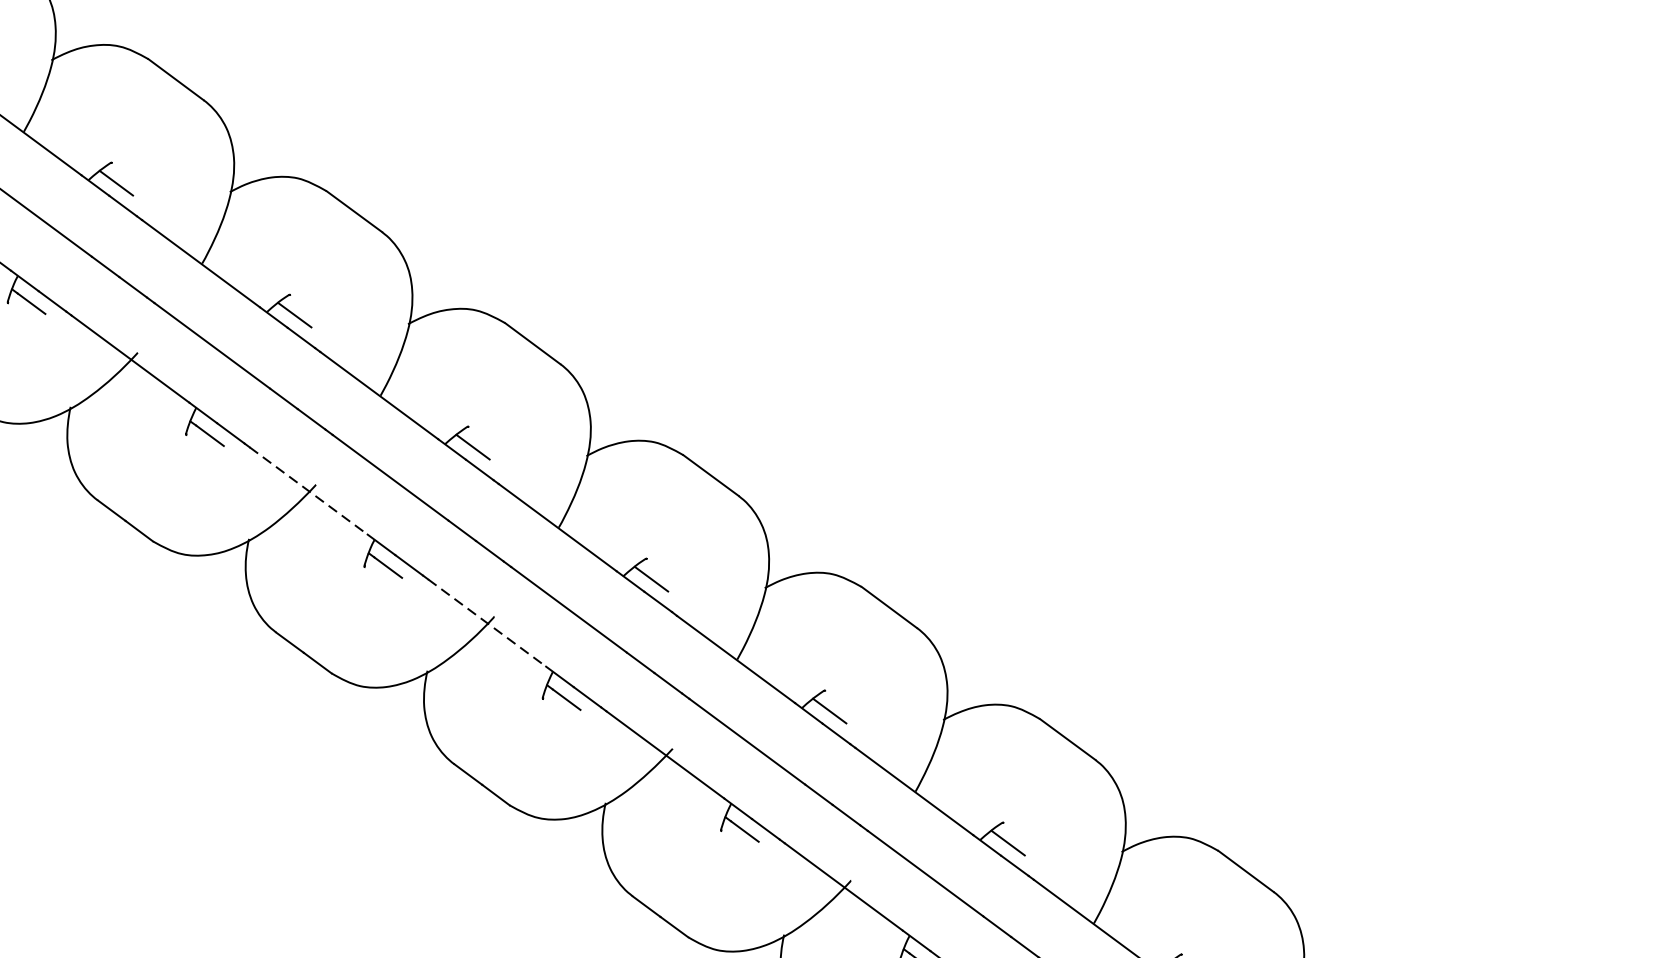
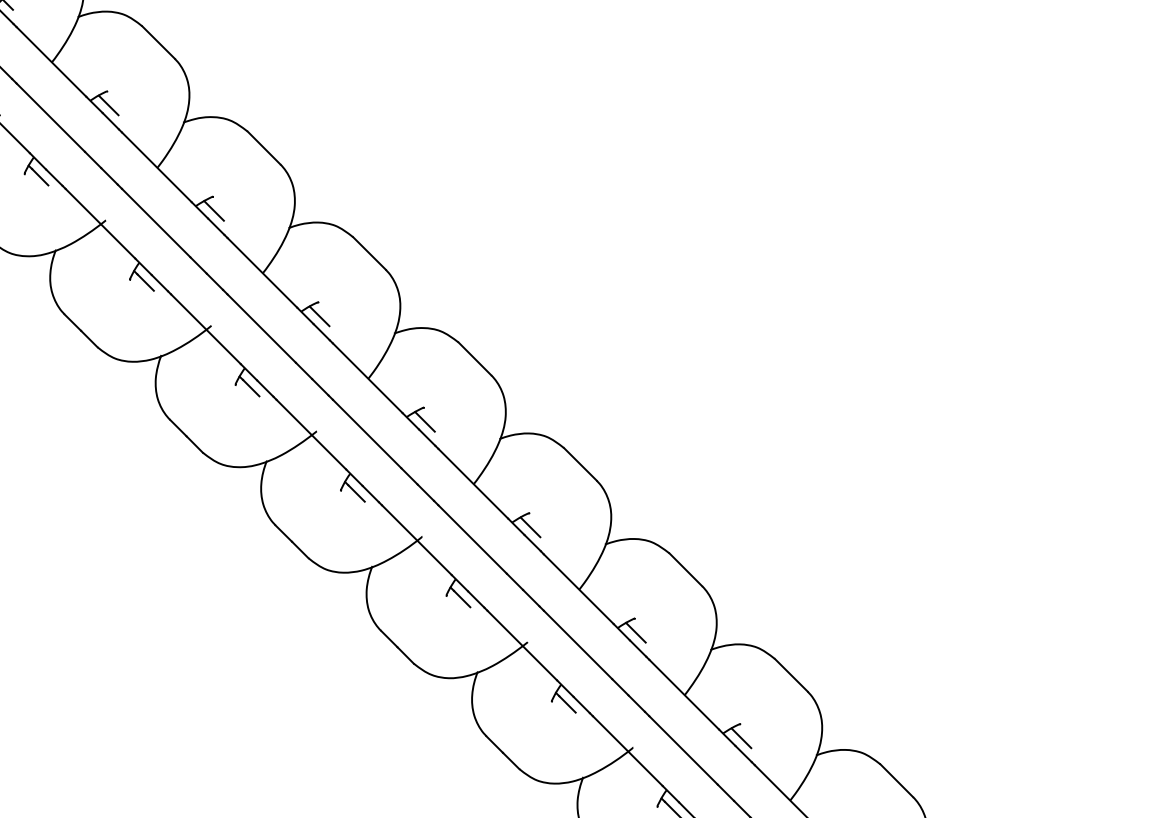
line: (308, 490) -> (311, 434), dashed -> solid
line: (488, 623) -> (417, 540), dashed -> solid

